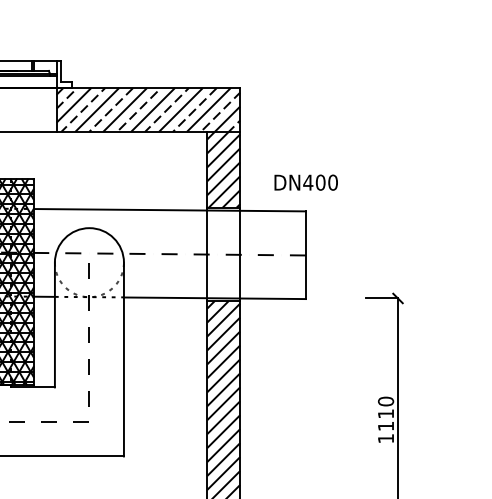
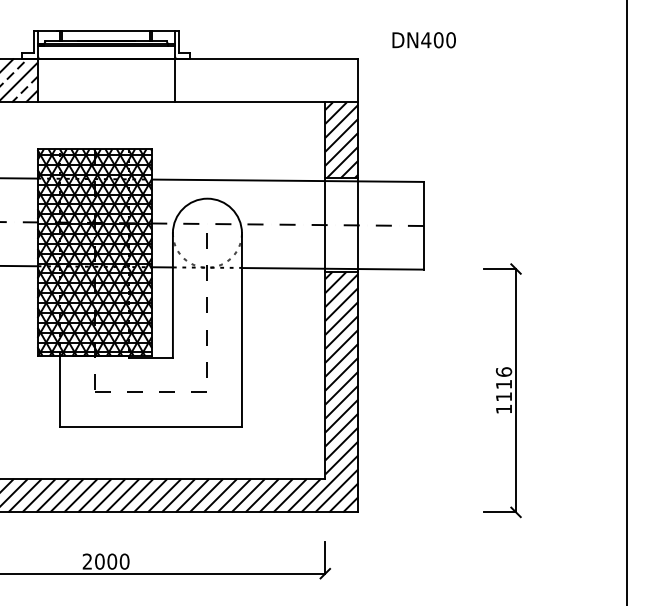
hatch: (148, 109) -> (266, 80), removed
text: (305, 182) -> (423, 40), moved
text: (385, 400) -> (503, 371), 1110 -> 1116

